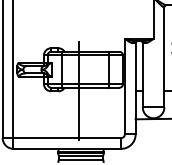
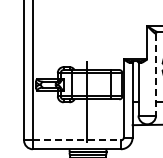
line: (164, 57) -> (156, 74), solid -> dashed
line: (68, 138) -> (77, 140), solid -> dashed

